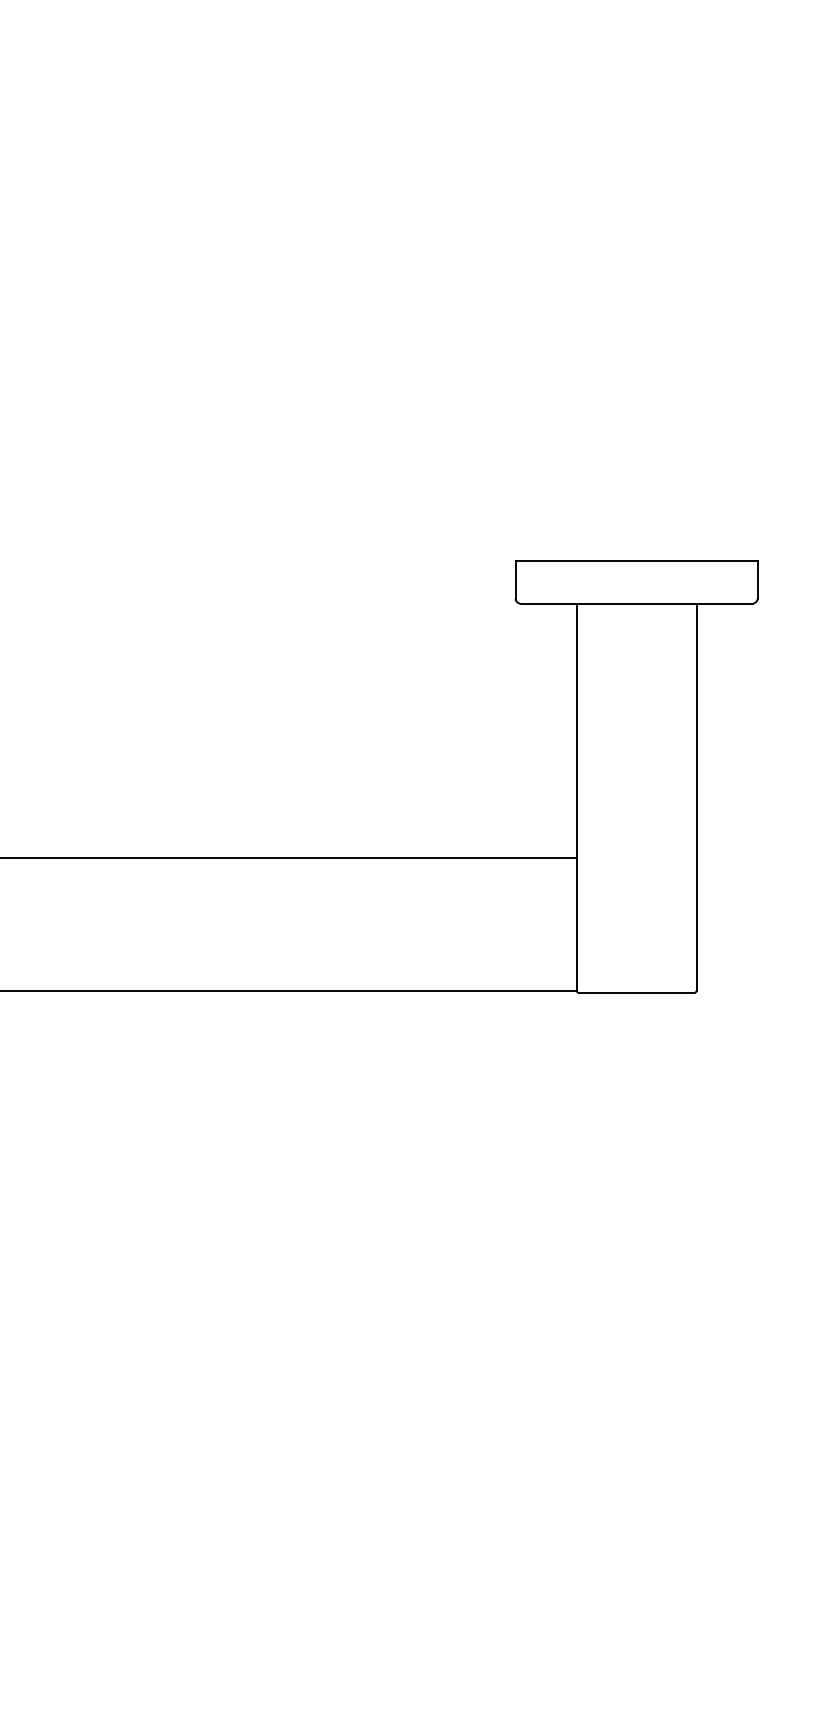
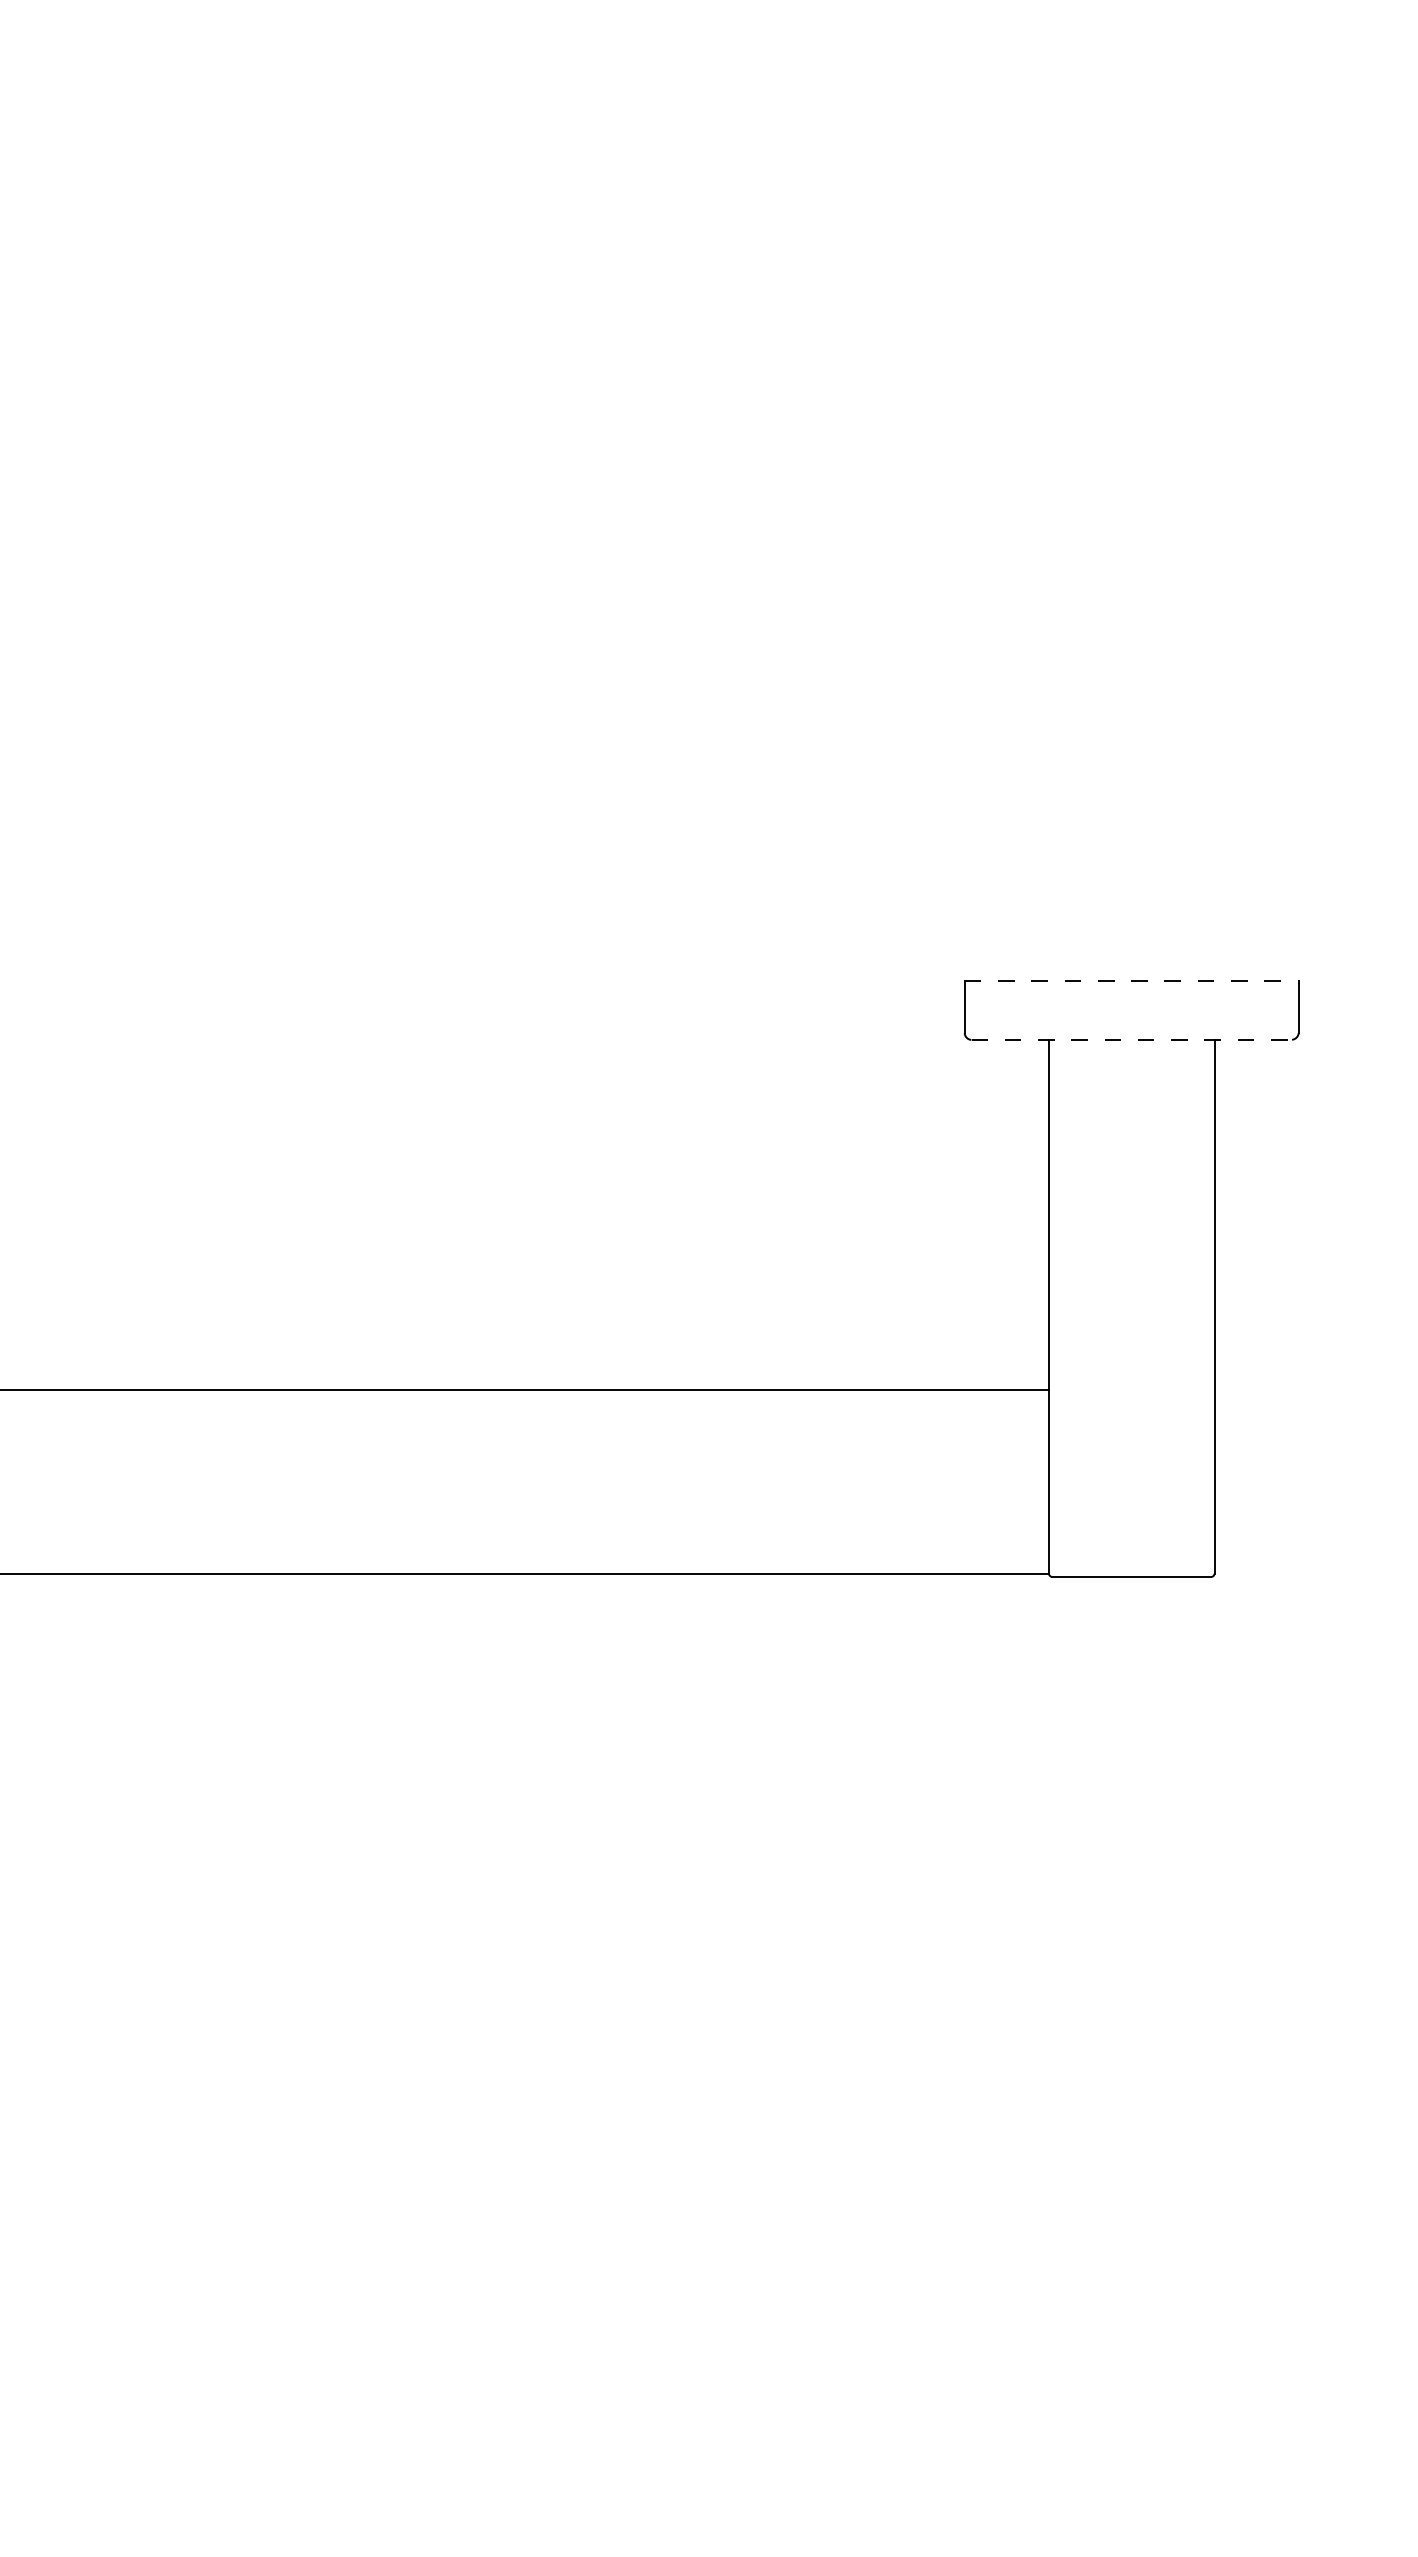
line: (636, 560) -> (1131, 980), solid -> dashed
line: (637, 603) -> (1132, 1039), solid -> dashed

